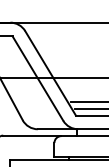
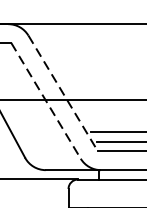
line: (50, 73) -> (63, 93), solid -> dashed
line: (38, 79) -> (46, 102), solid -> dashed

